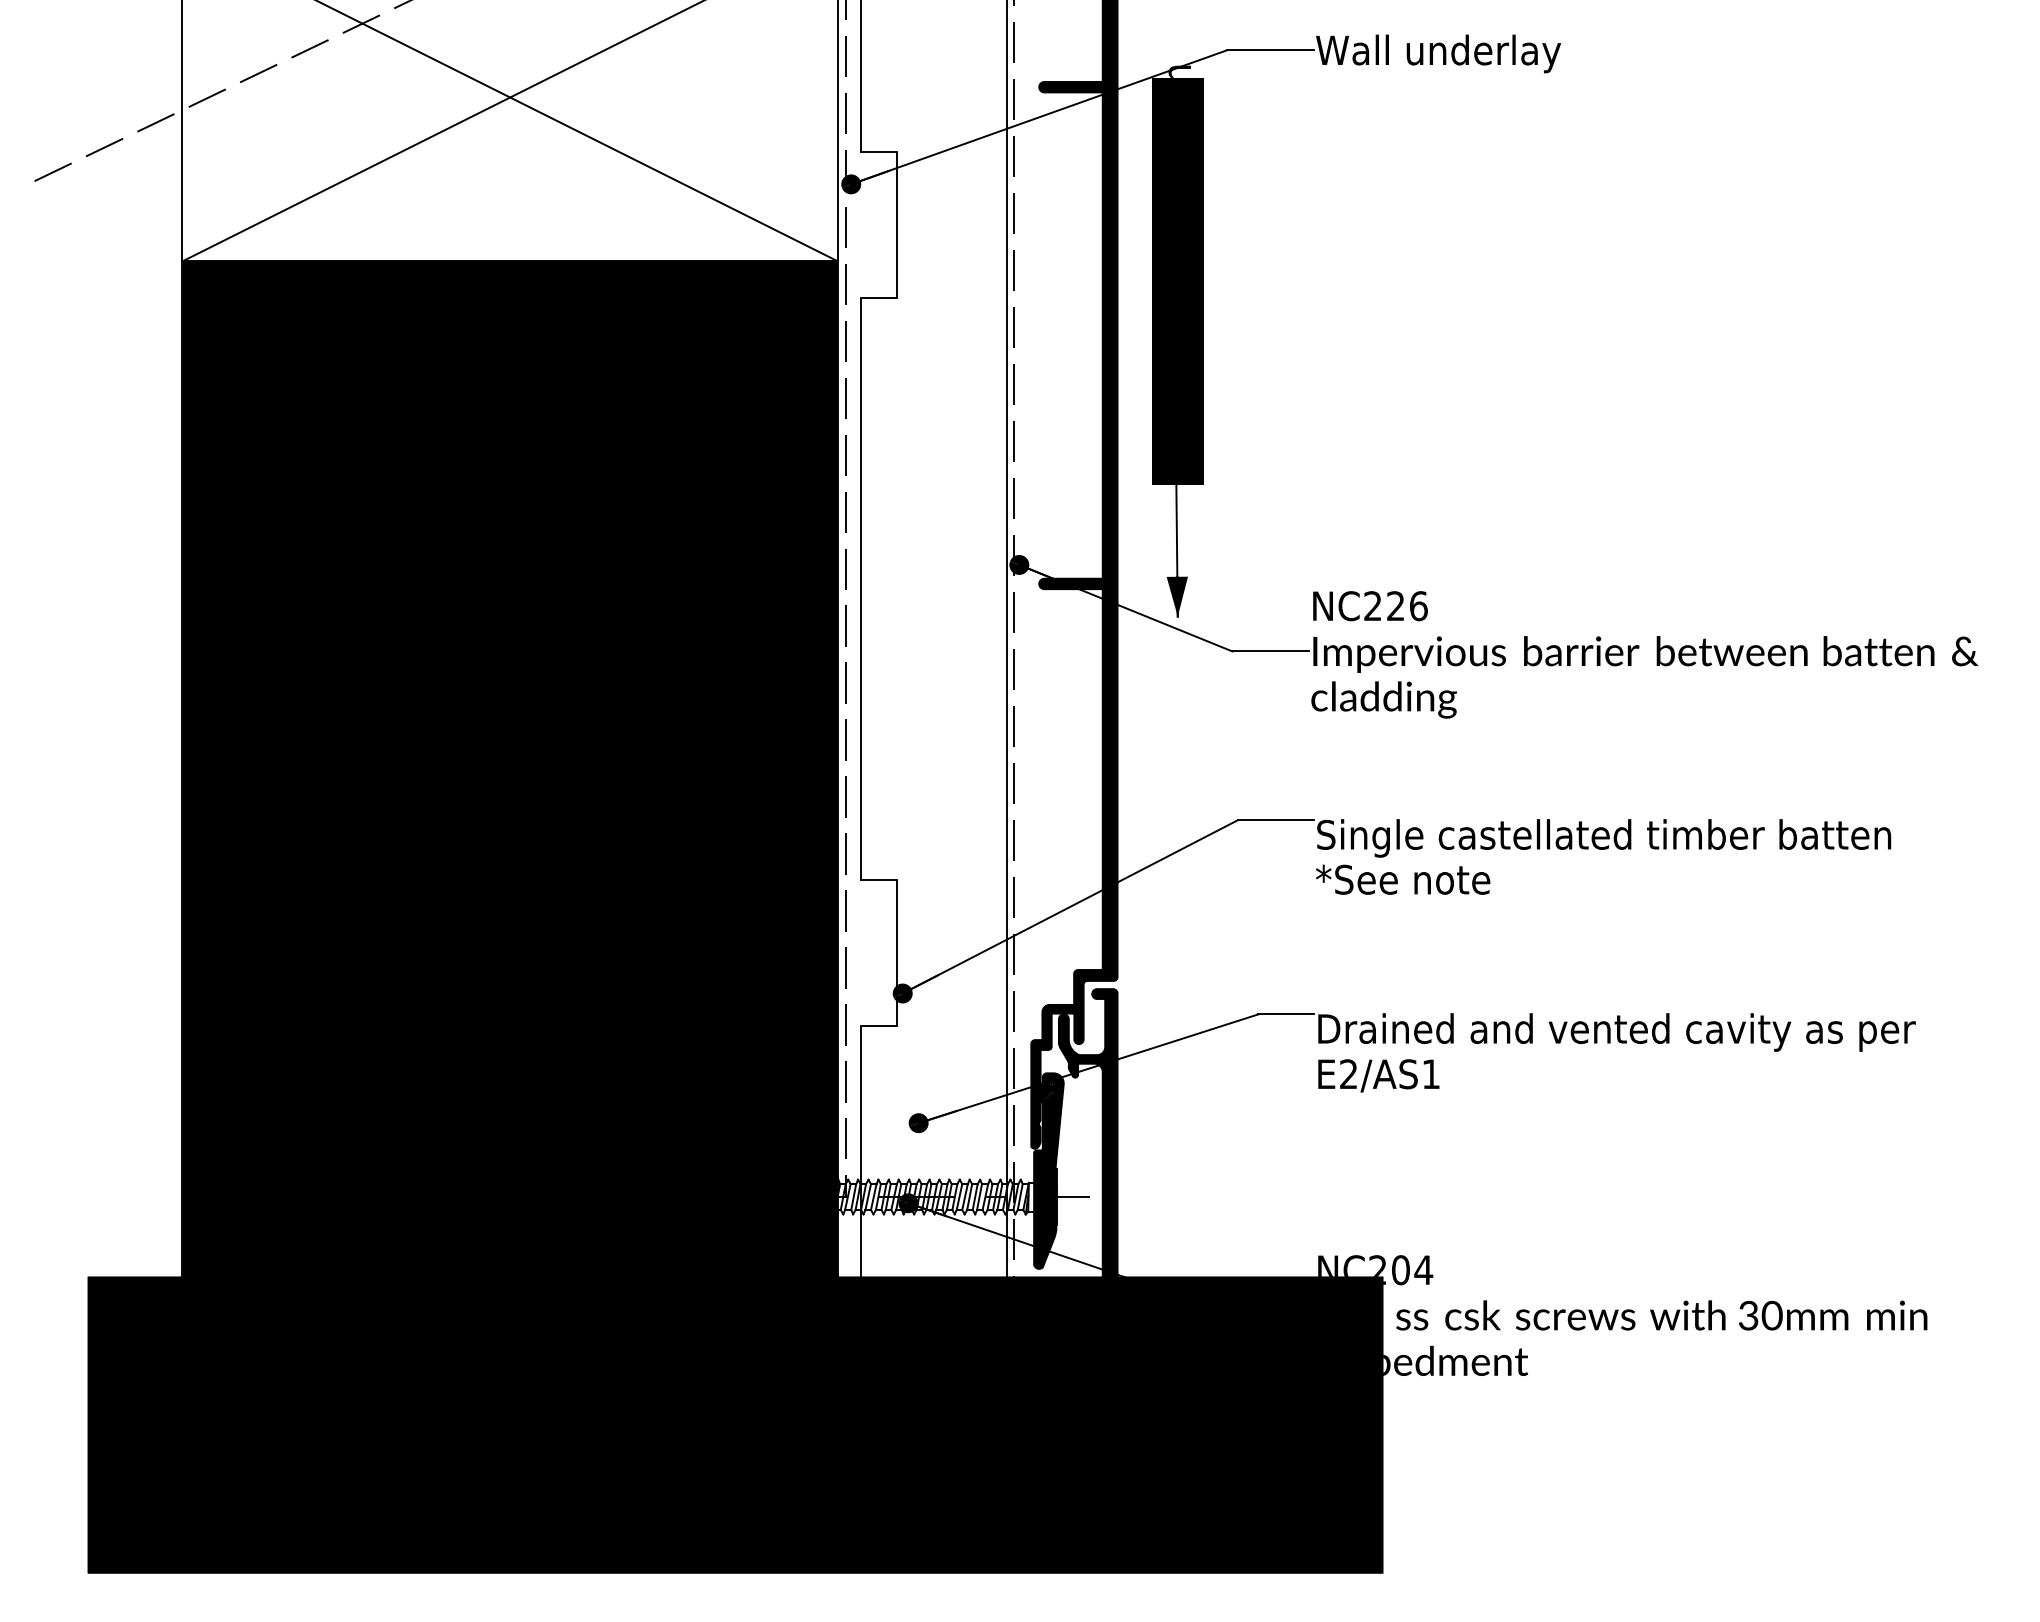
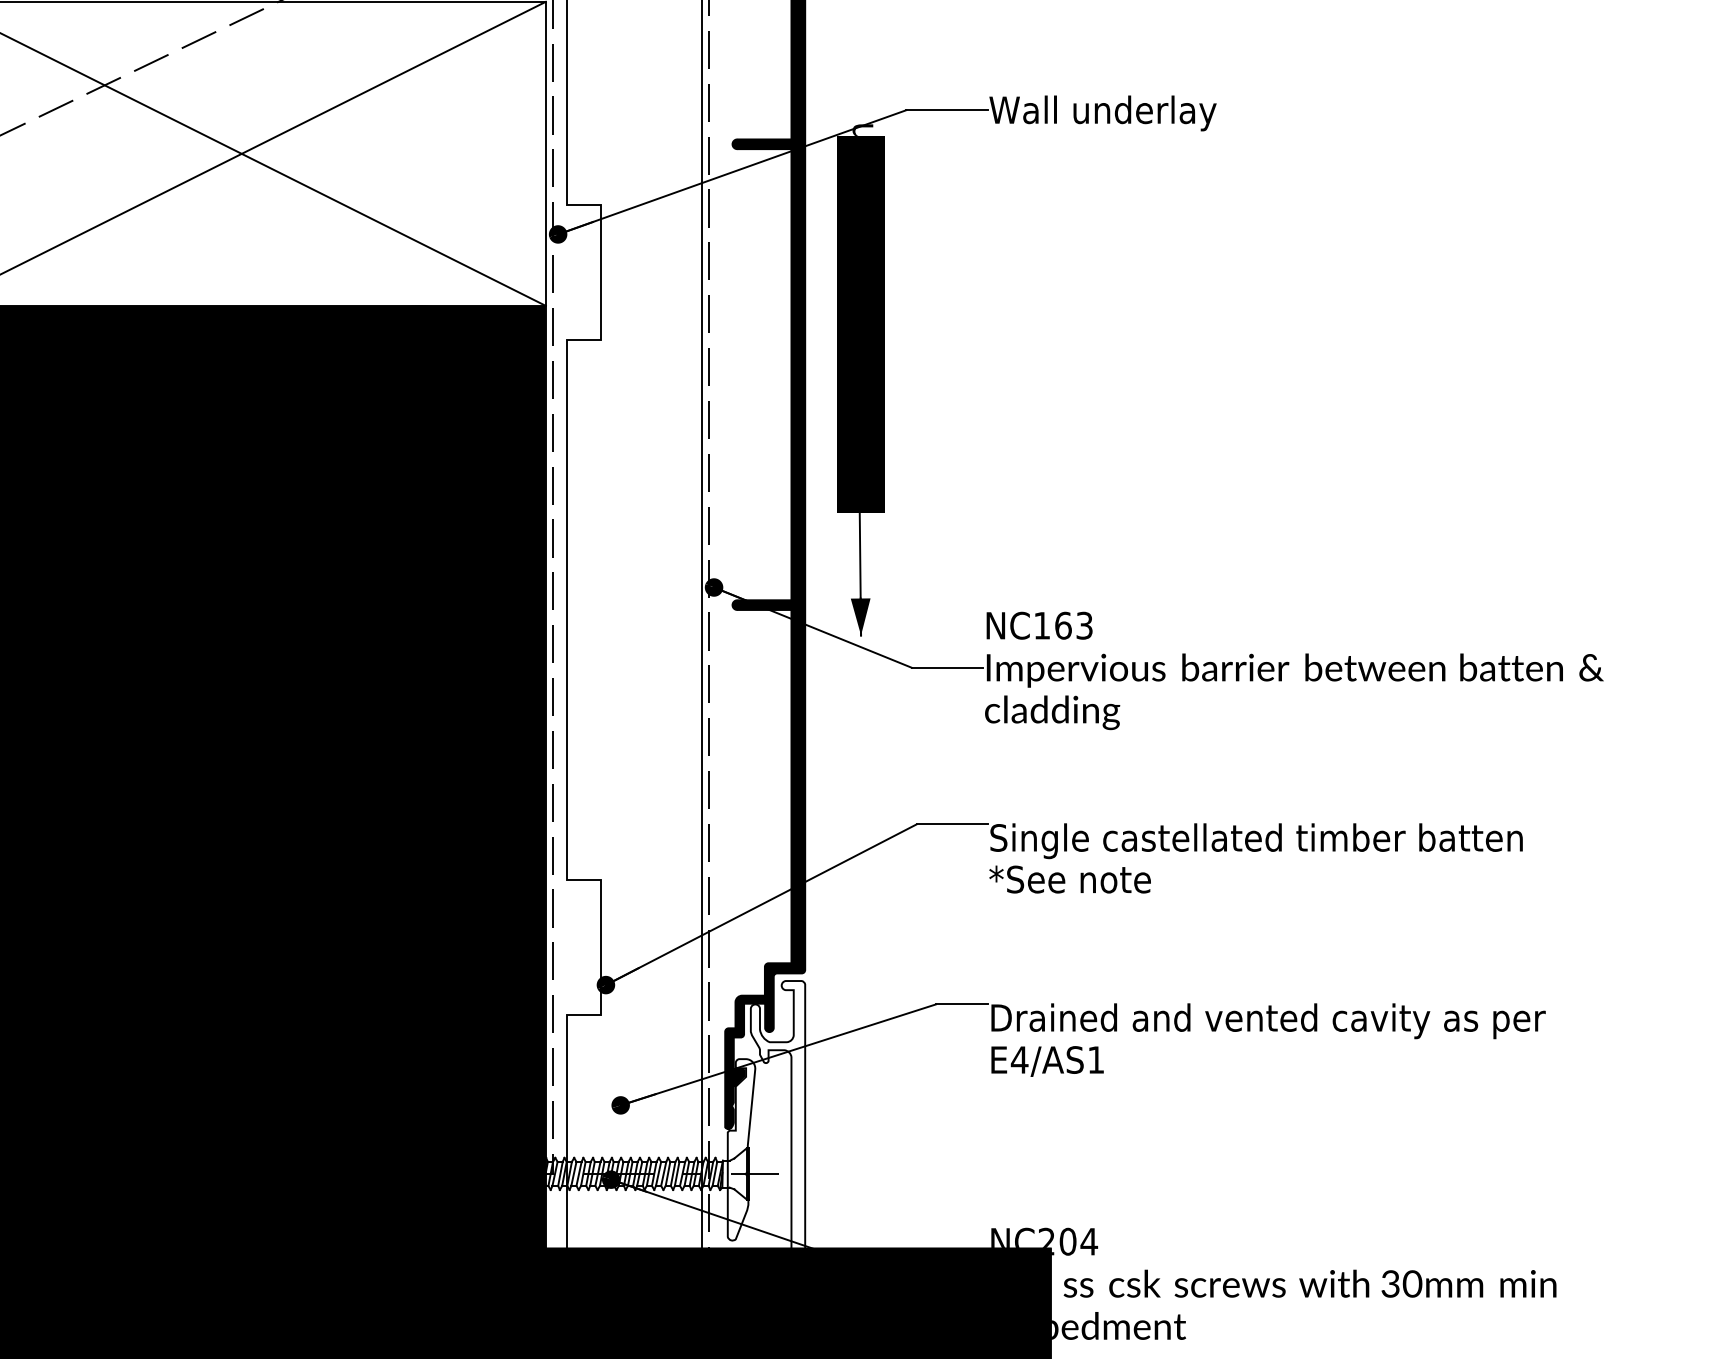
text: (1395, 606) -> (1063, 626), NC226 -> NC163
text: (1348, 1073) -> (1019, 1059), E2/AS1 -> E4/AS1
fill: (1087, 1136) -> (777, 1117), removed
fill: (1048, 1170) -> (741, 1149), removed

